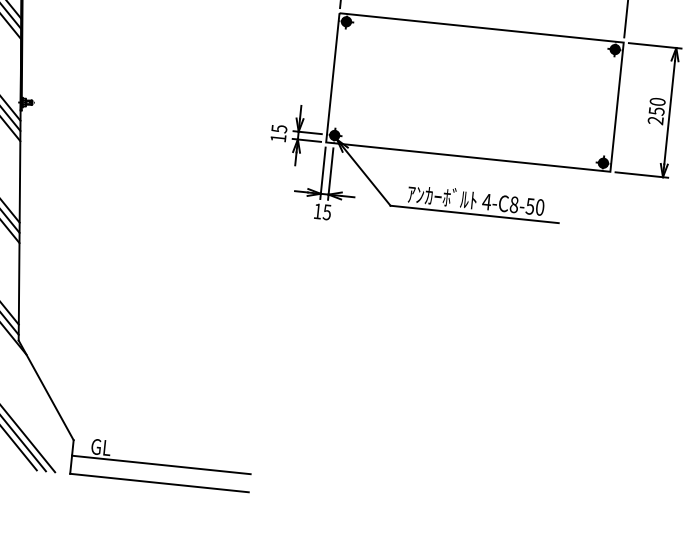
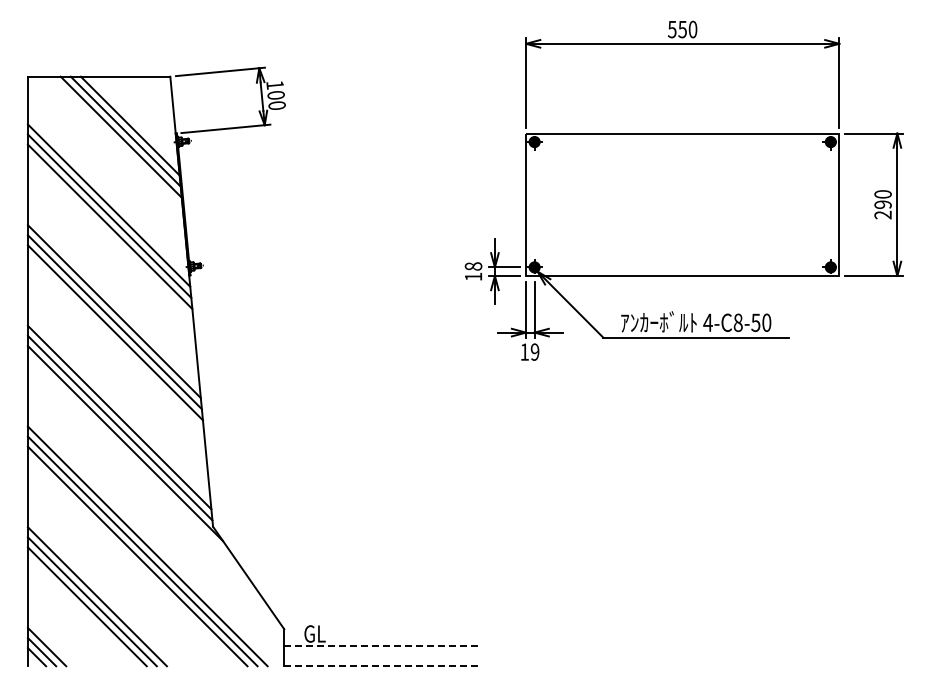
text: (656, 111) -> (882, 204), 250 -> 290
text: (279, 128) -> (473, 266), 15 -> 18
text: (326, 211) -> (534, 351), 15 -> 19
line: (162, 465) -> (383, 646), solid -> dashed
line: (160, 483) -> (383, 666), solid -> dashed

